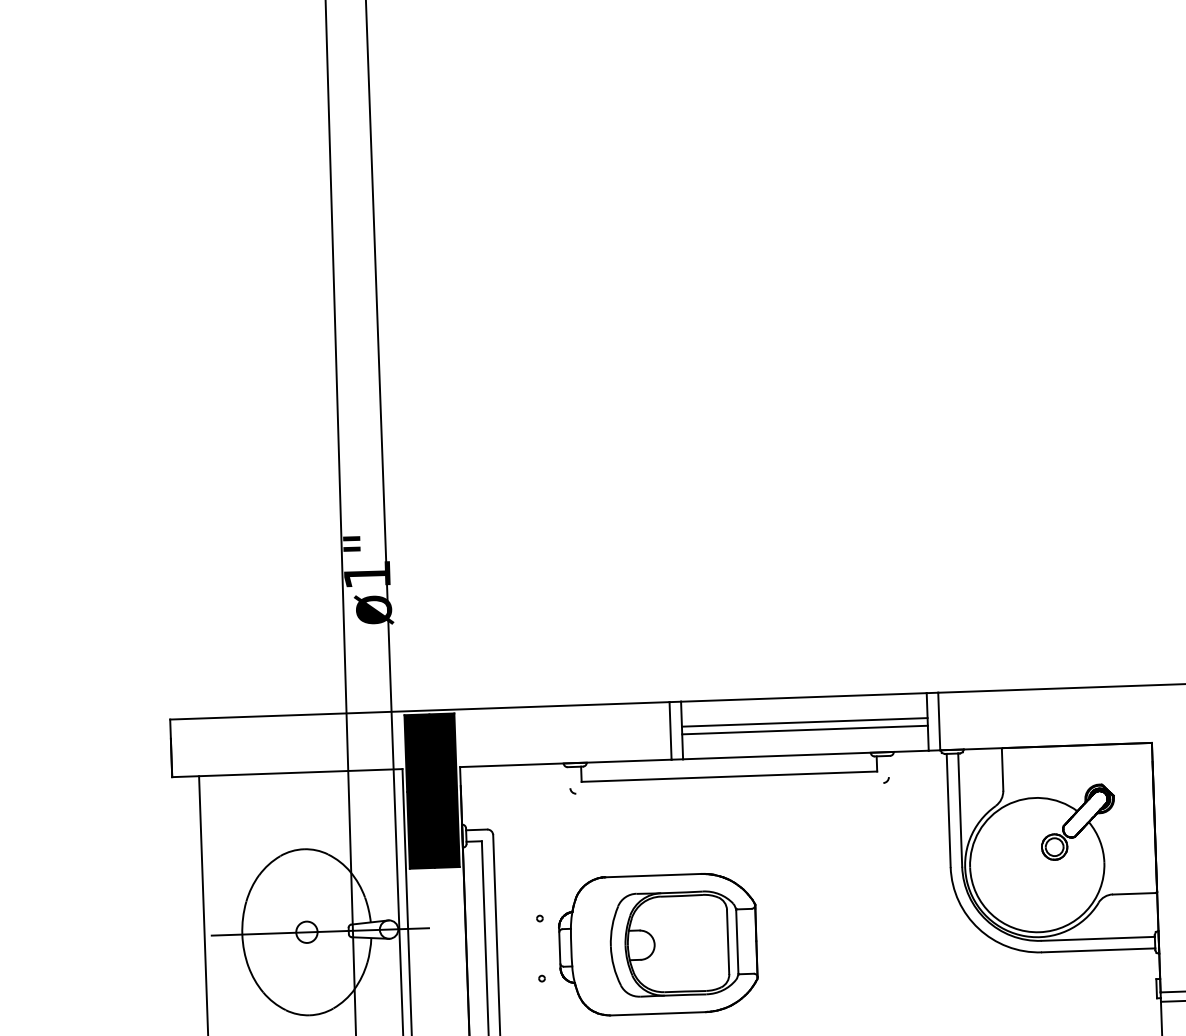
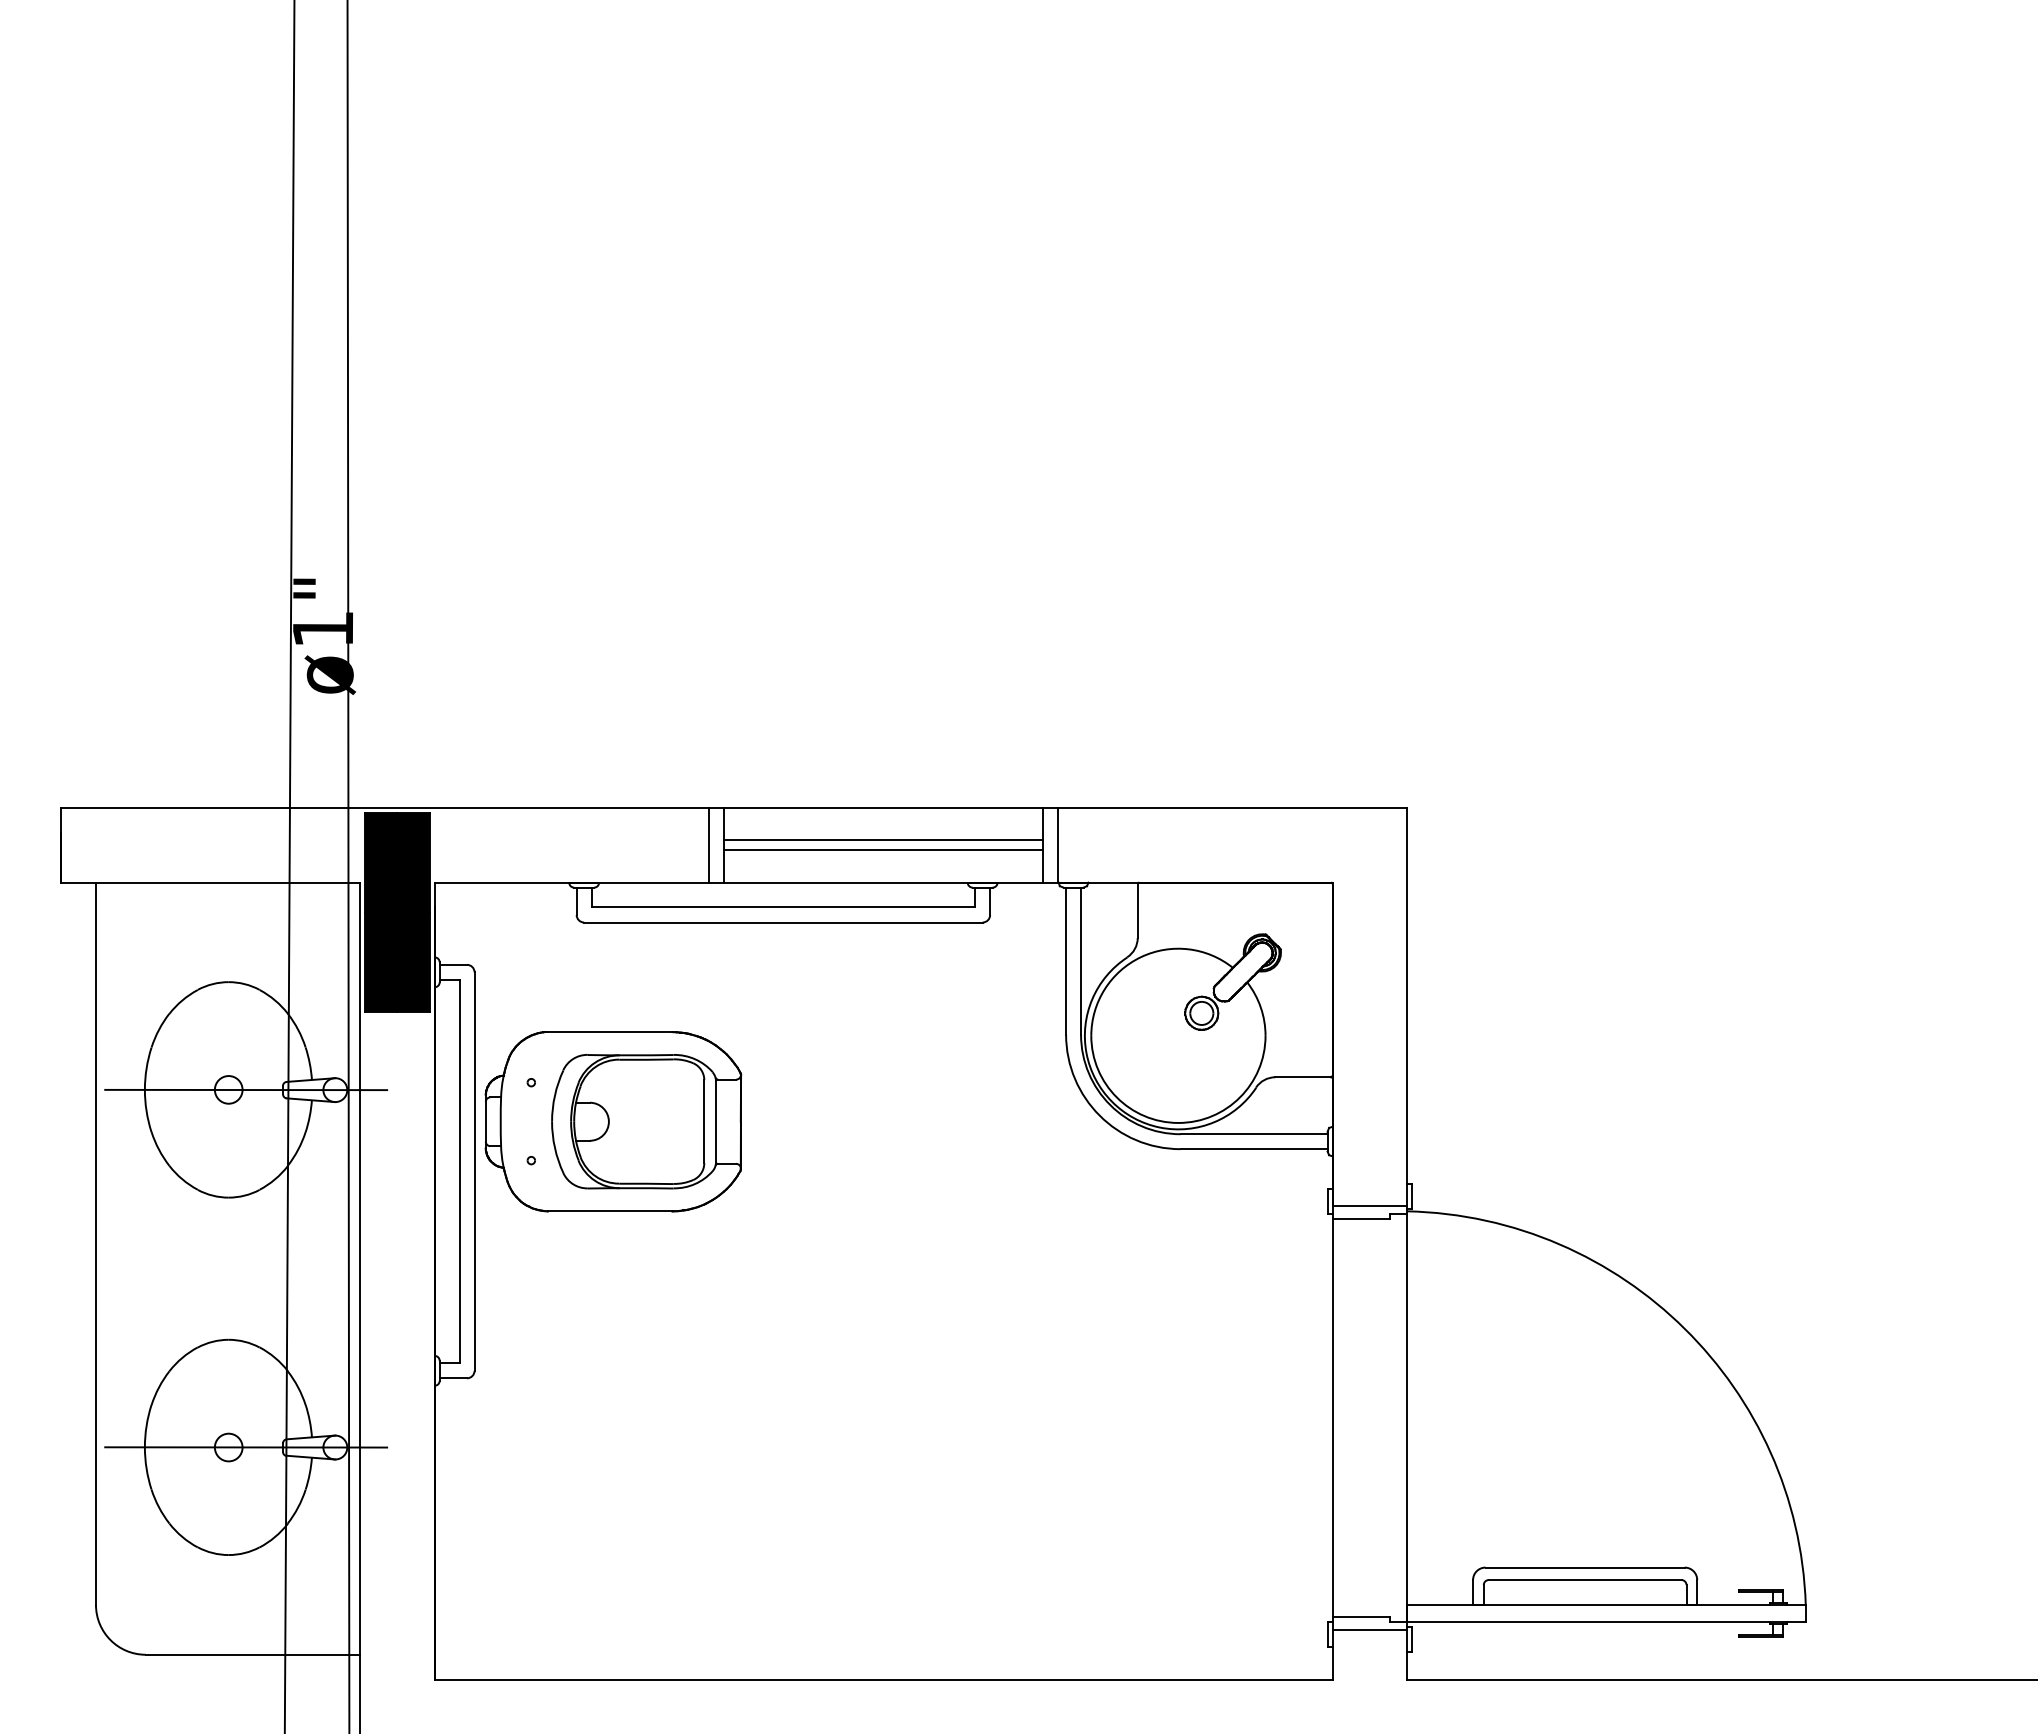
line: (888, 766) -> (990, 901), added
line: (569, 777) -> (576, 901), added
line: (729, 788) -> (783, 922), added
part: (658, 944) -> (613, 1121), moved

